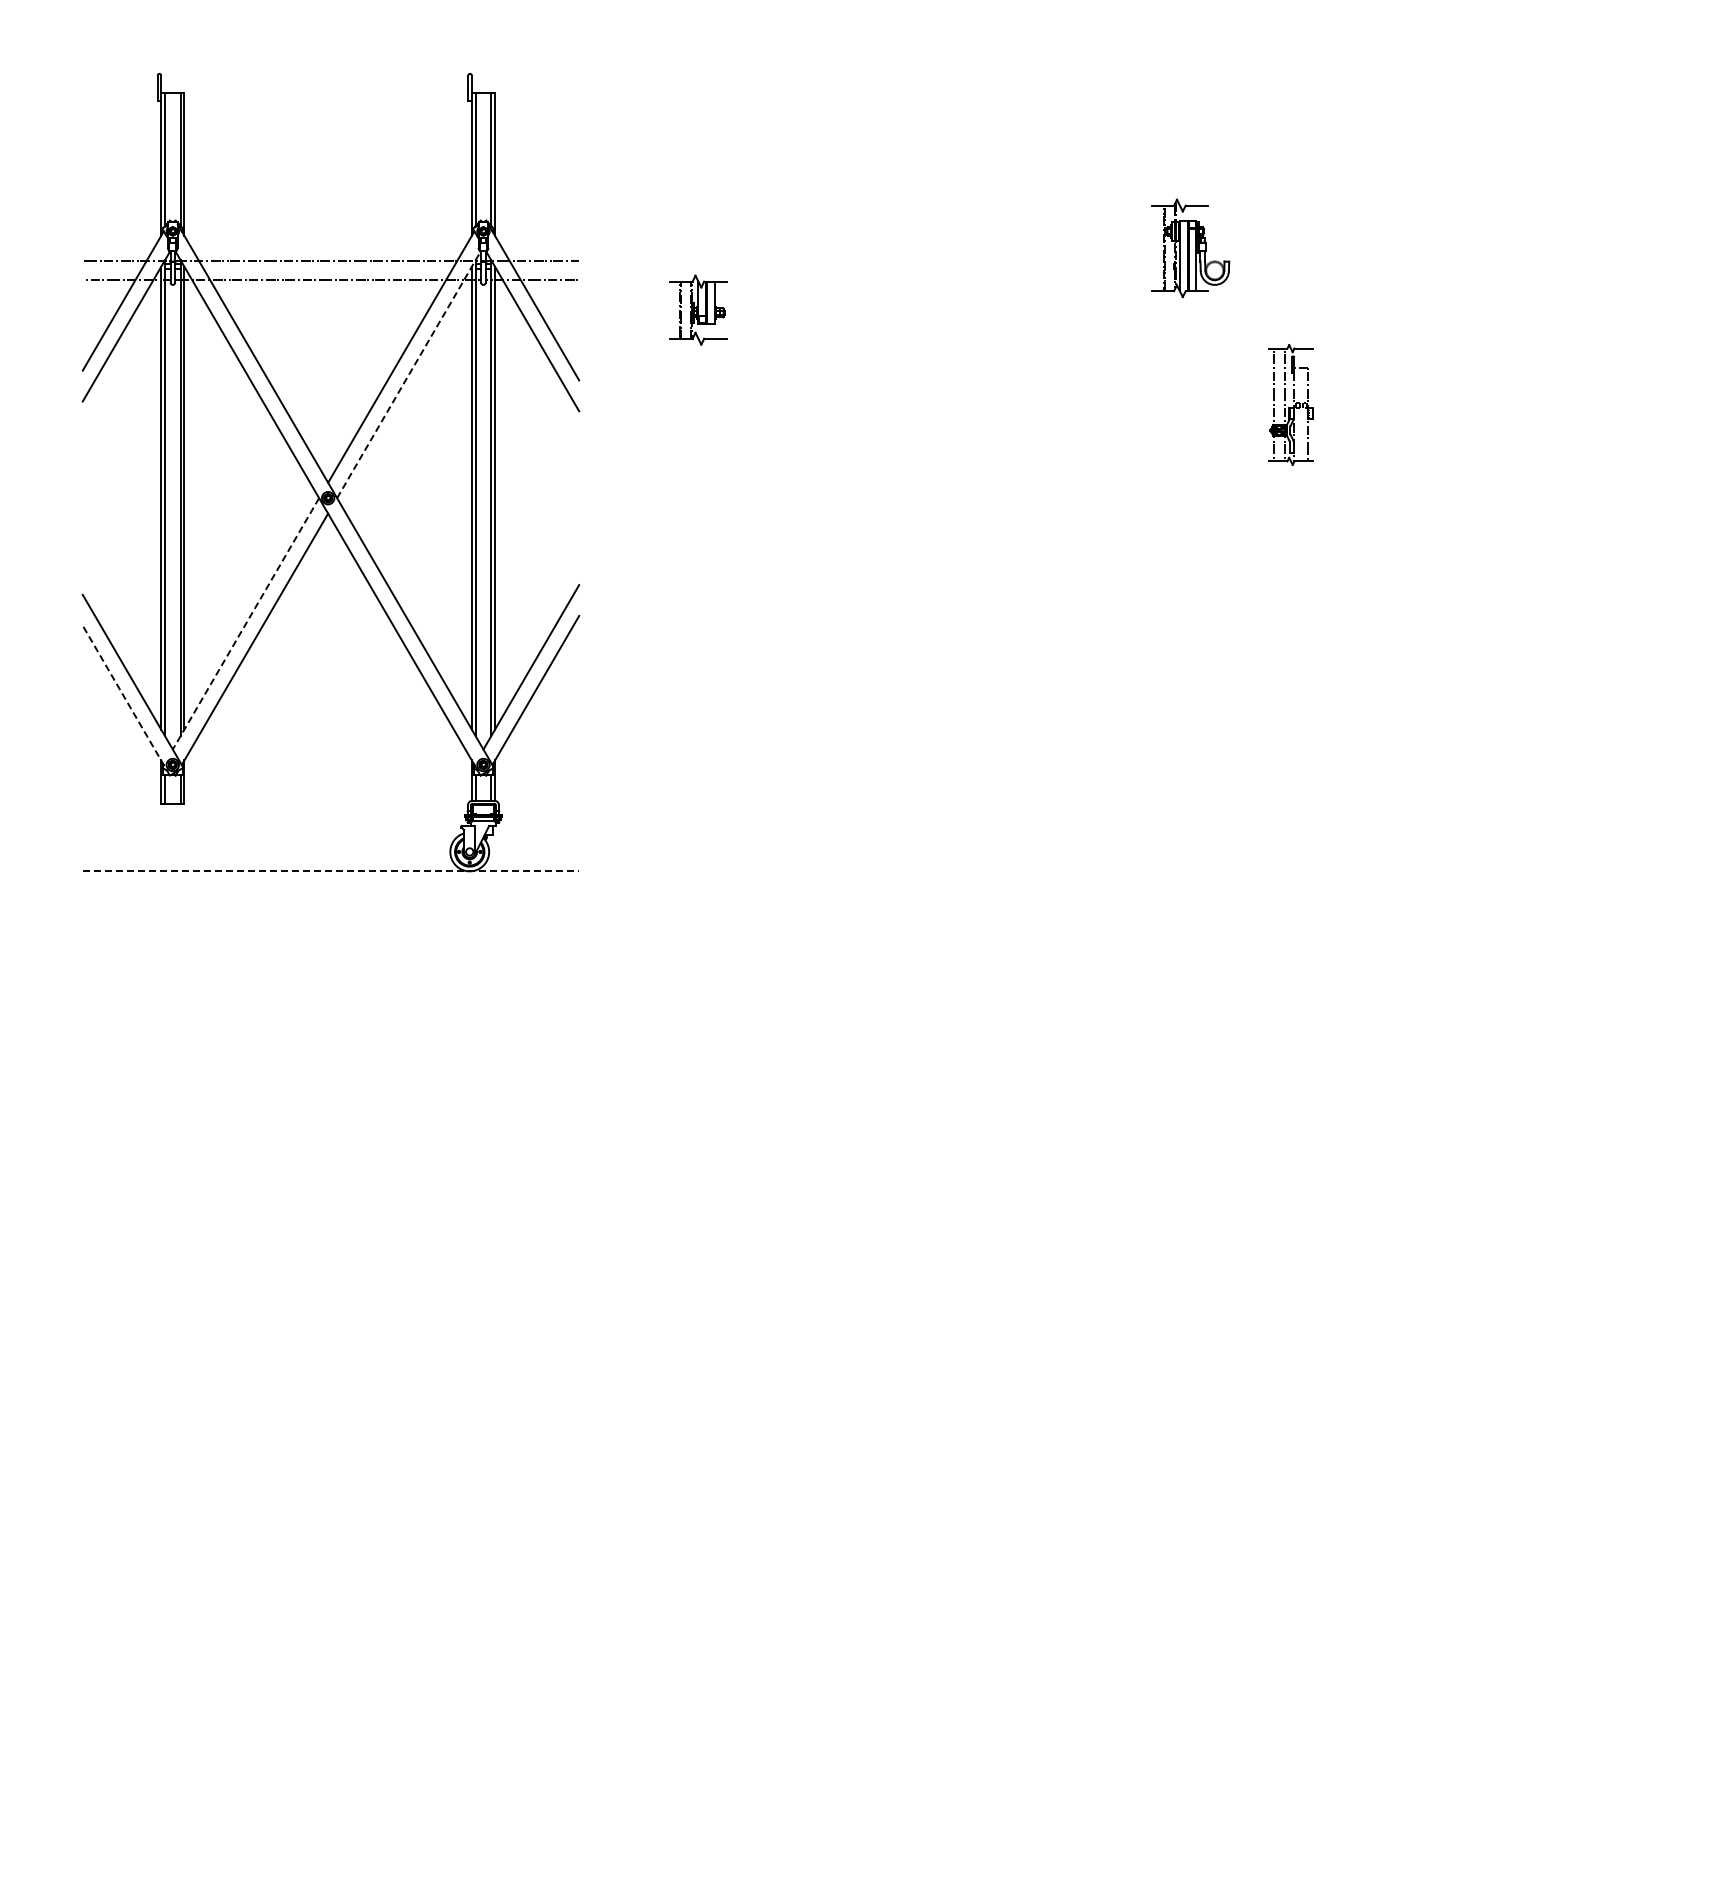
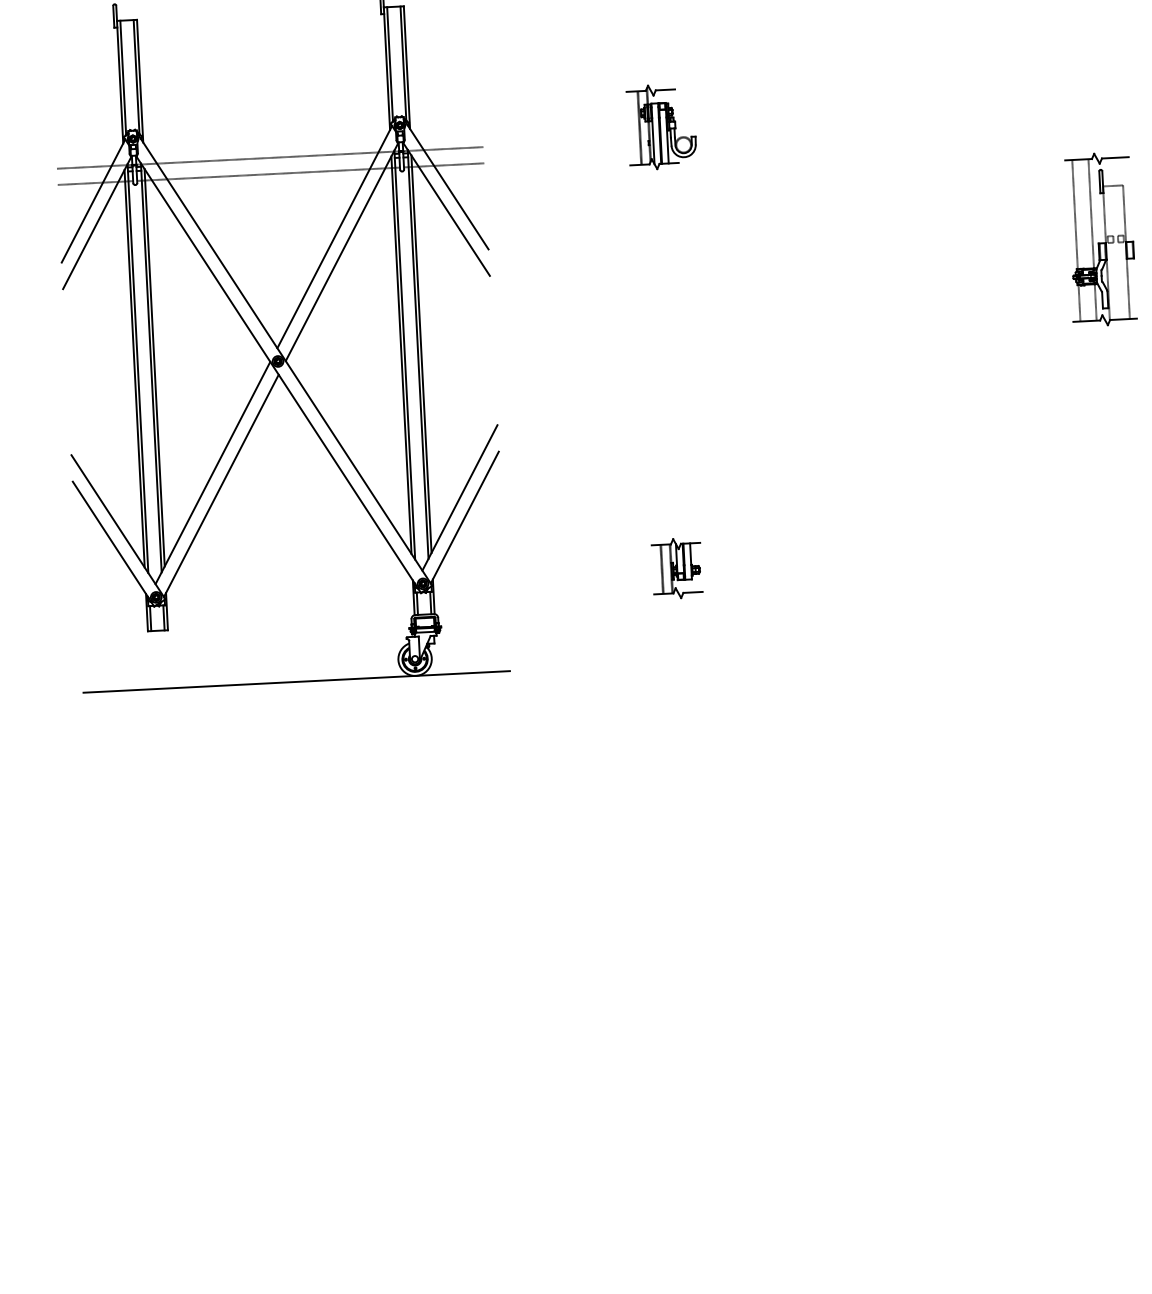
part: (1190, 248) -> (661, 127), moved
part: (698, 309) -> (677, 568), moved
line: (408, 375) -> (341, 252), dashed -> solid
part: (1290, 404) -> (1100, 239), size x1.67
line: (245, 624) -> (212, 473), dashed -> solid
line: (126, 700) -> (113, 544), dashed -> solid
line: (331, 871) -> (297, 682), dashed -> solid

